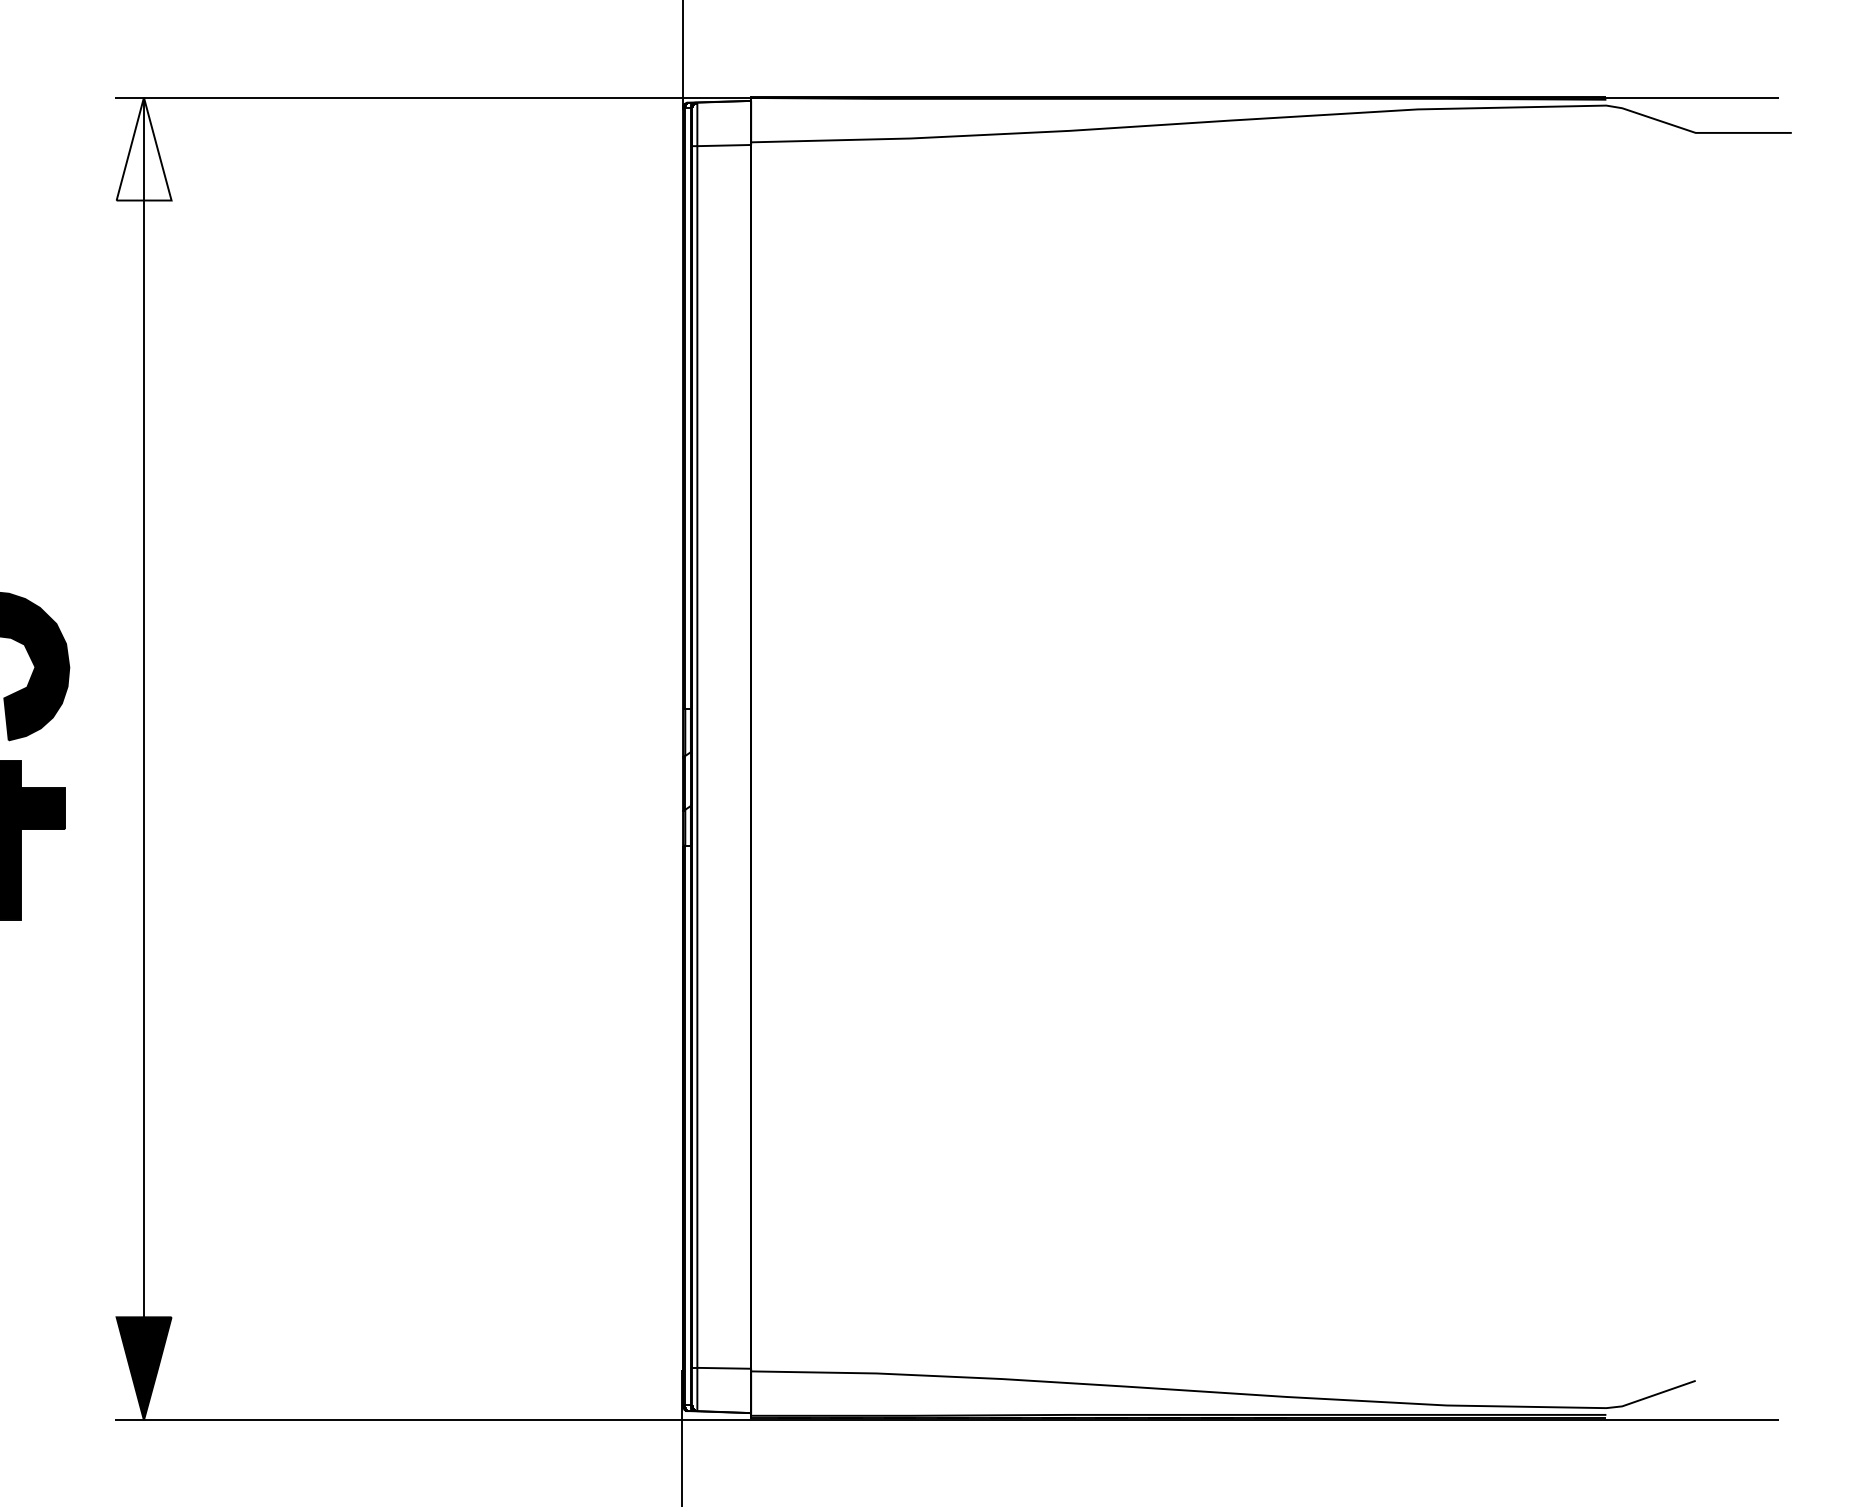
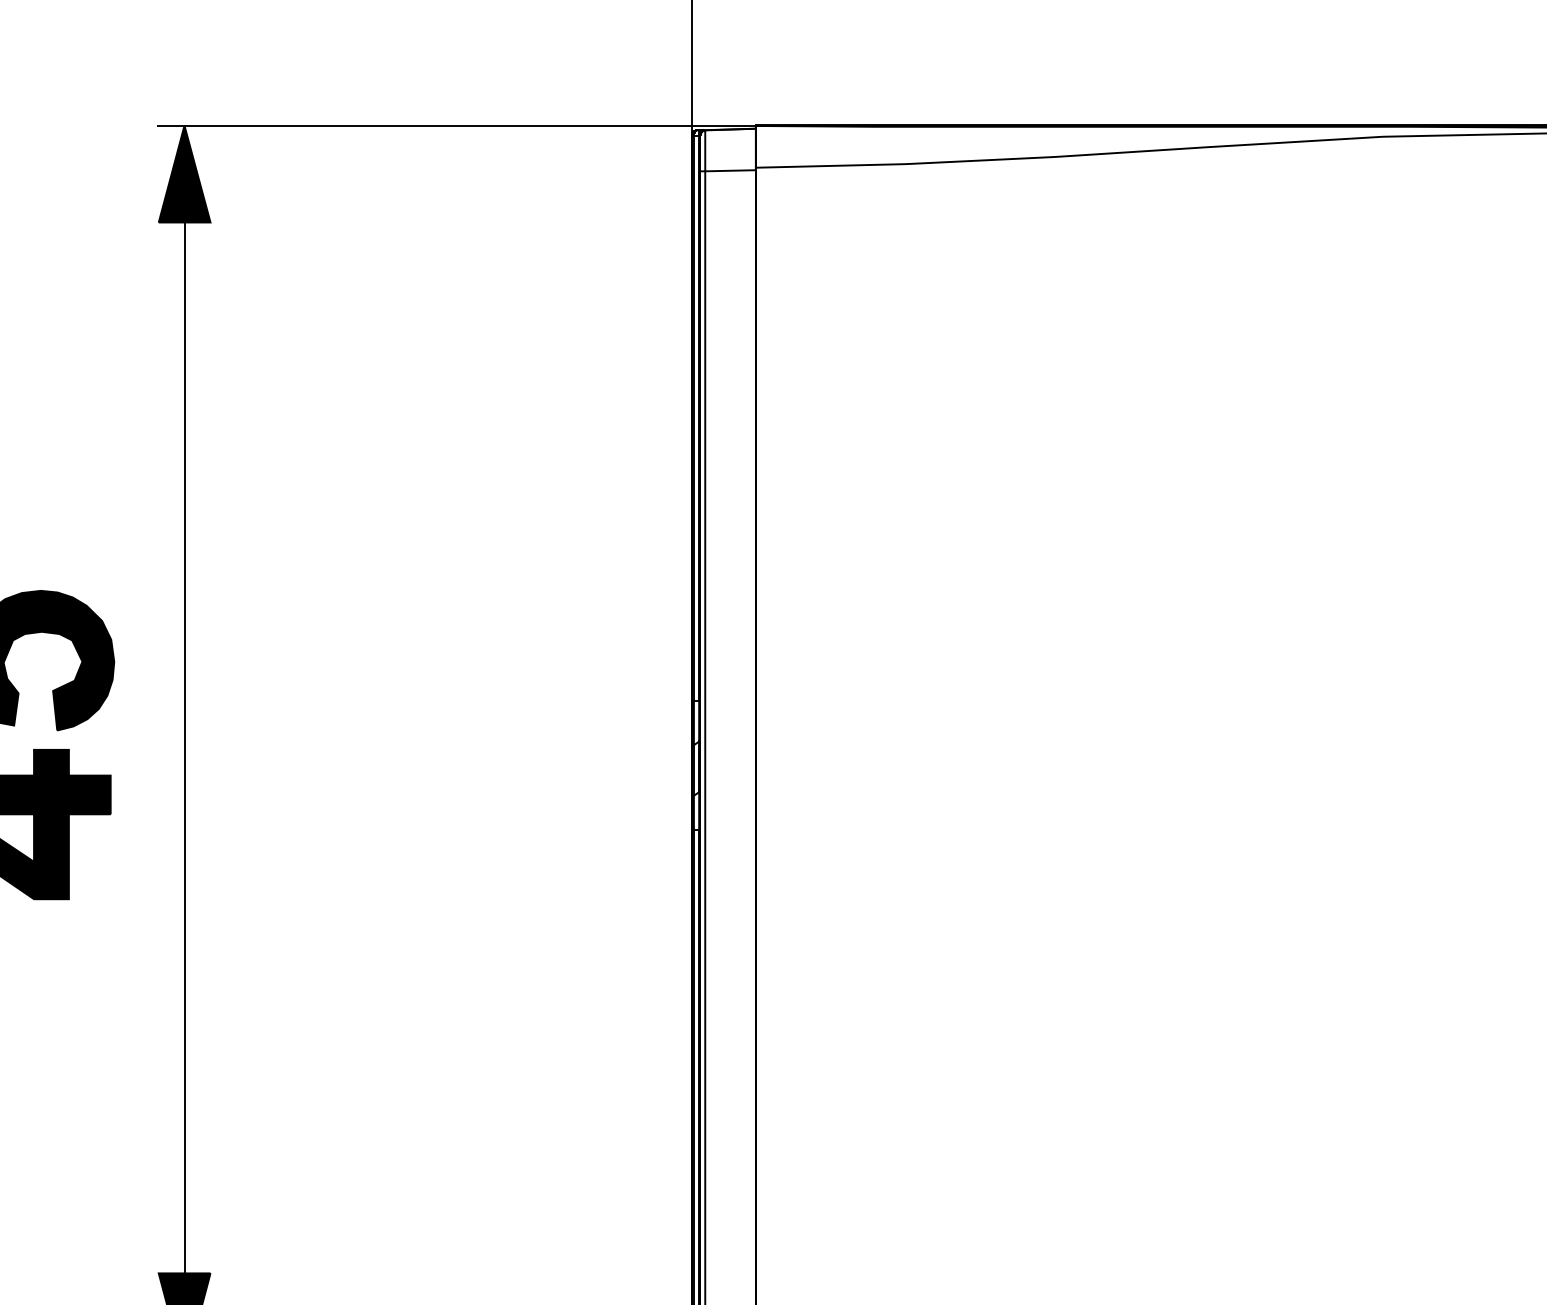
fill: (143, 148) -> (184, 173), added

